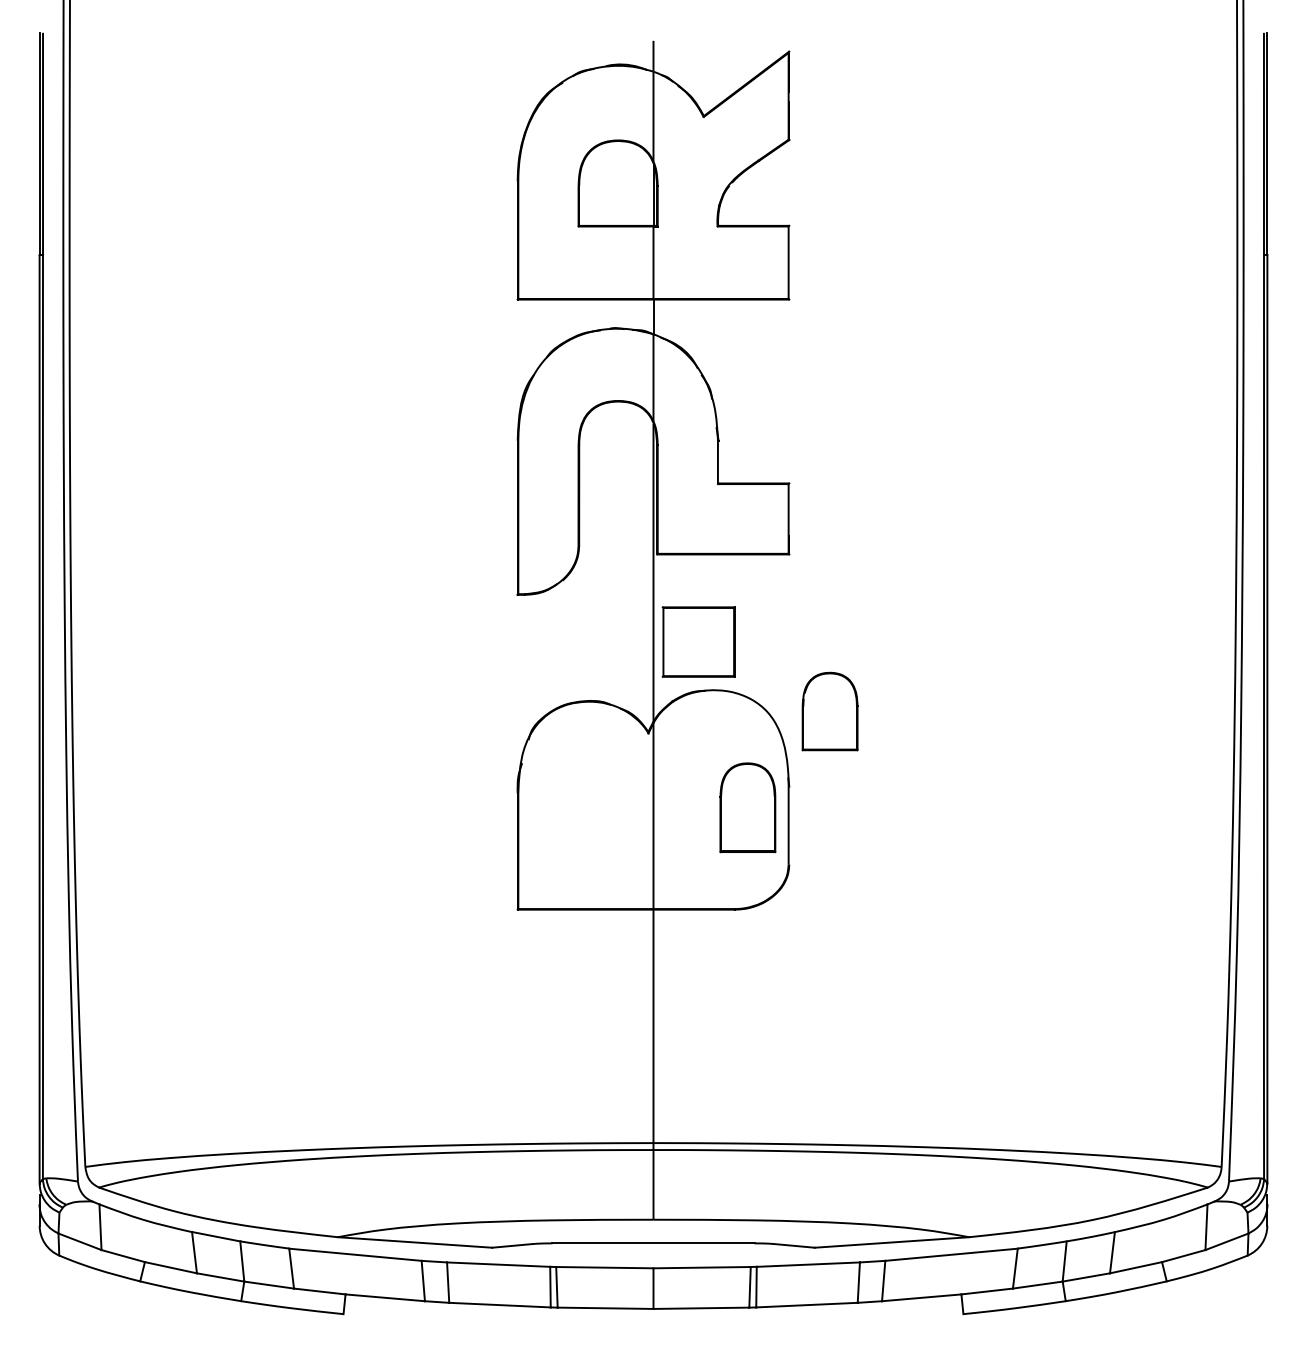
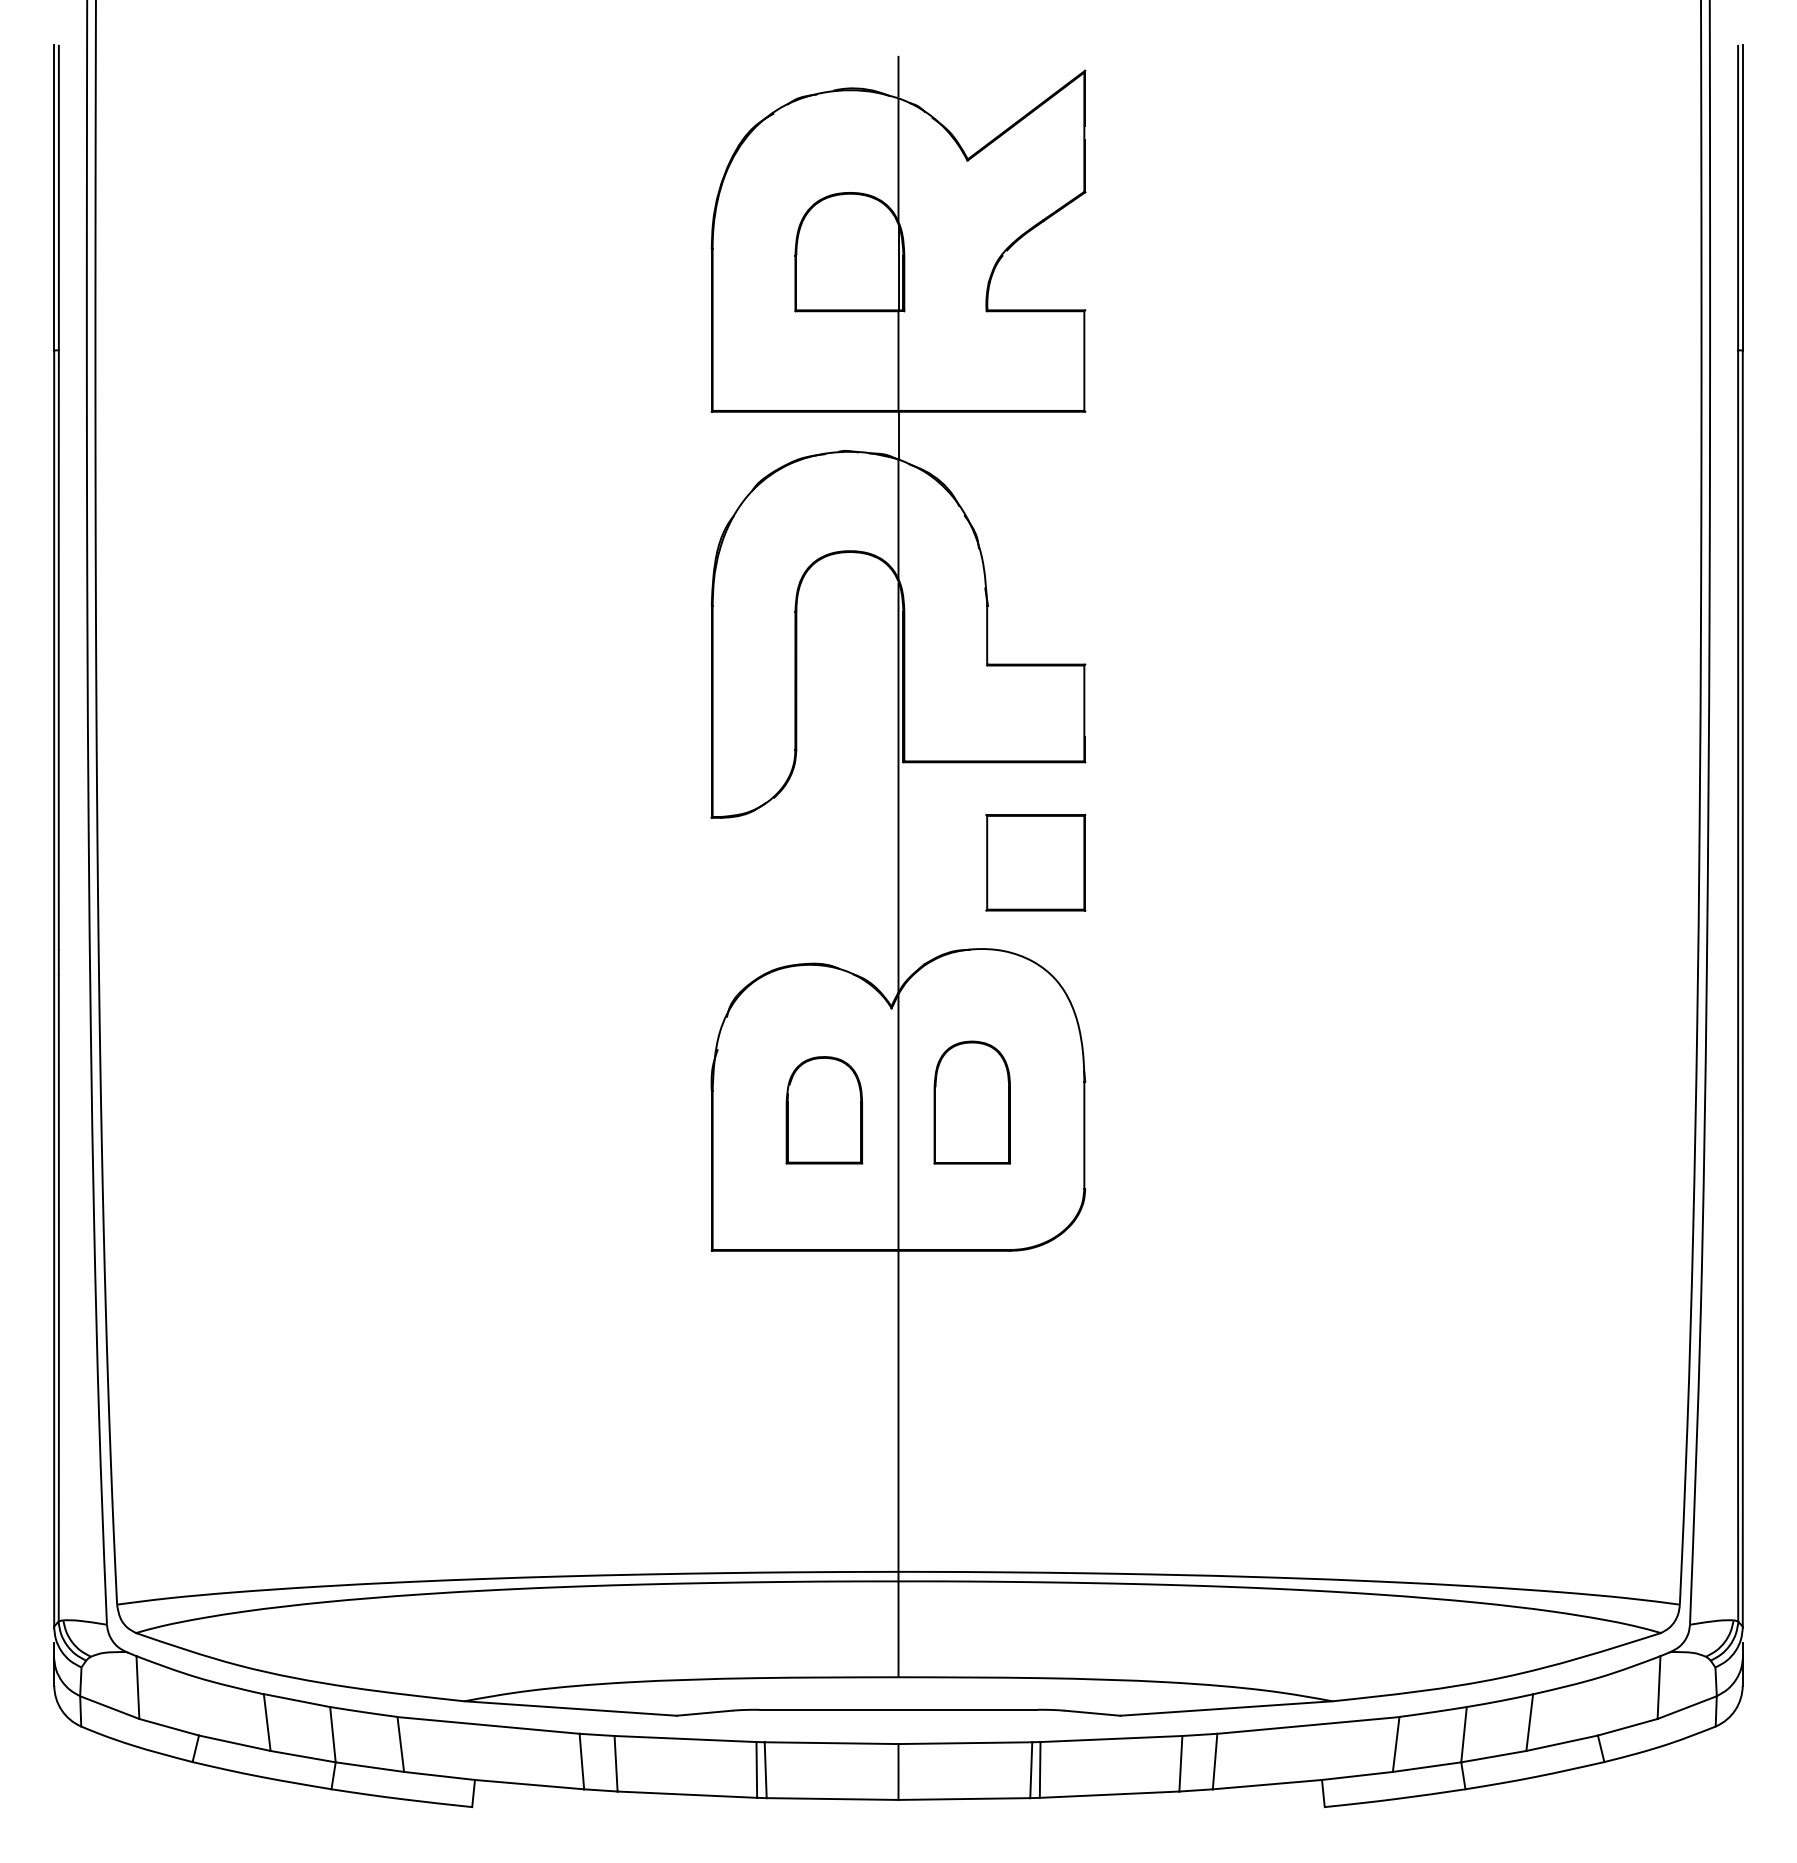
part: (698, 641) -> (1035, 862), moved
part: (830, 711) -> (824, 1110), moved
part: (748, 807) -> (972, 1102), moved

